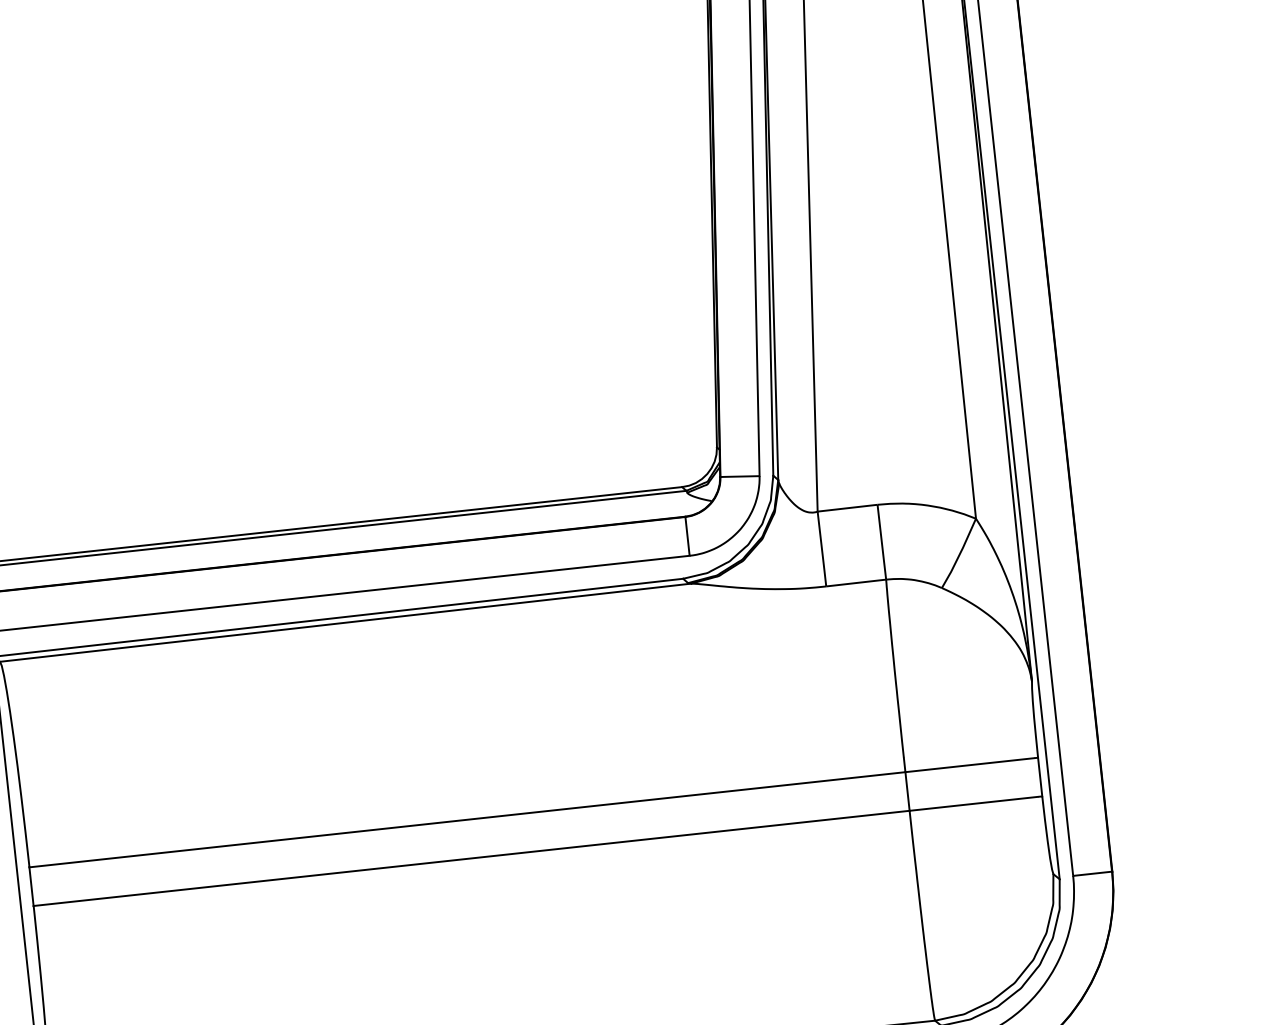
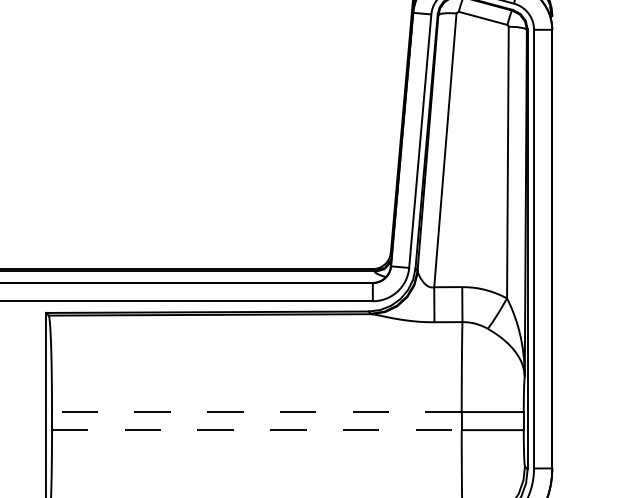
line: (466, 820) -> (256, 412), solid -> dashed
line: (470, 859) -> (256, 430), solid -> dashed

